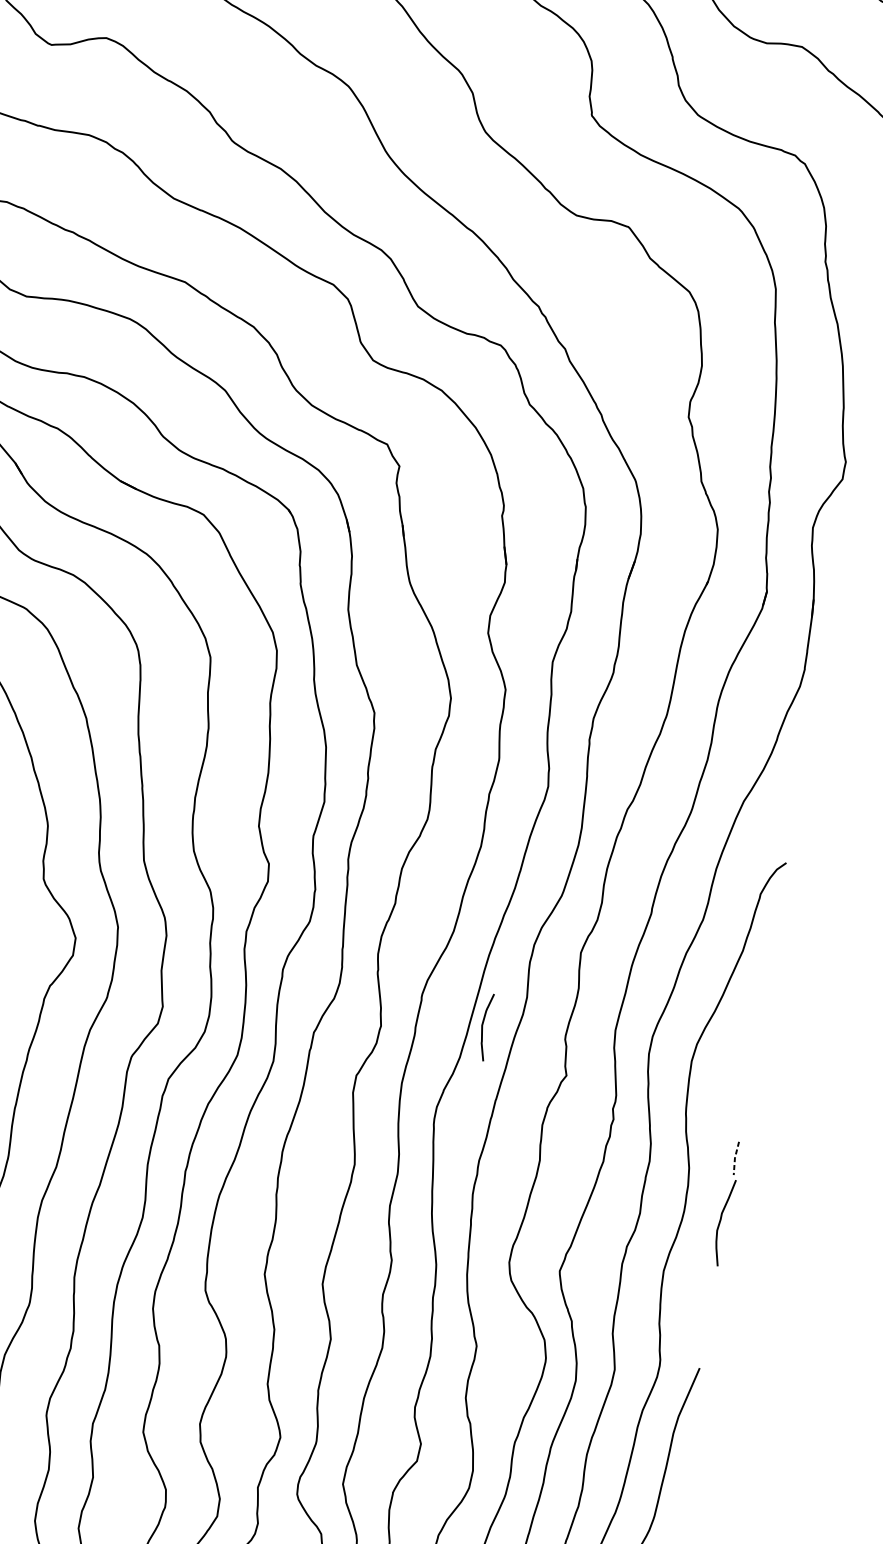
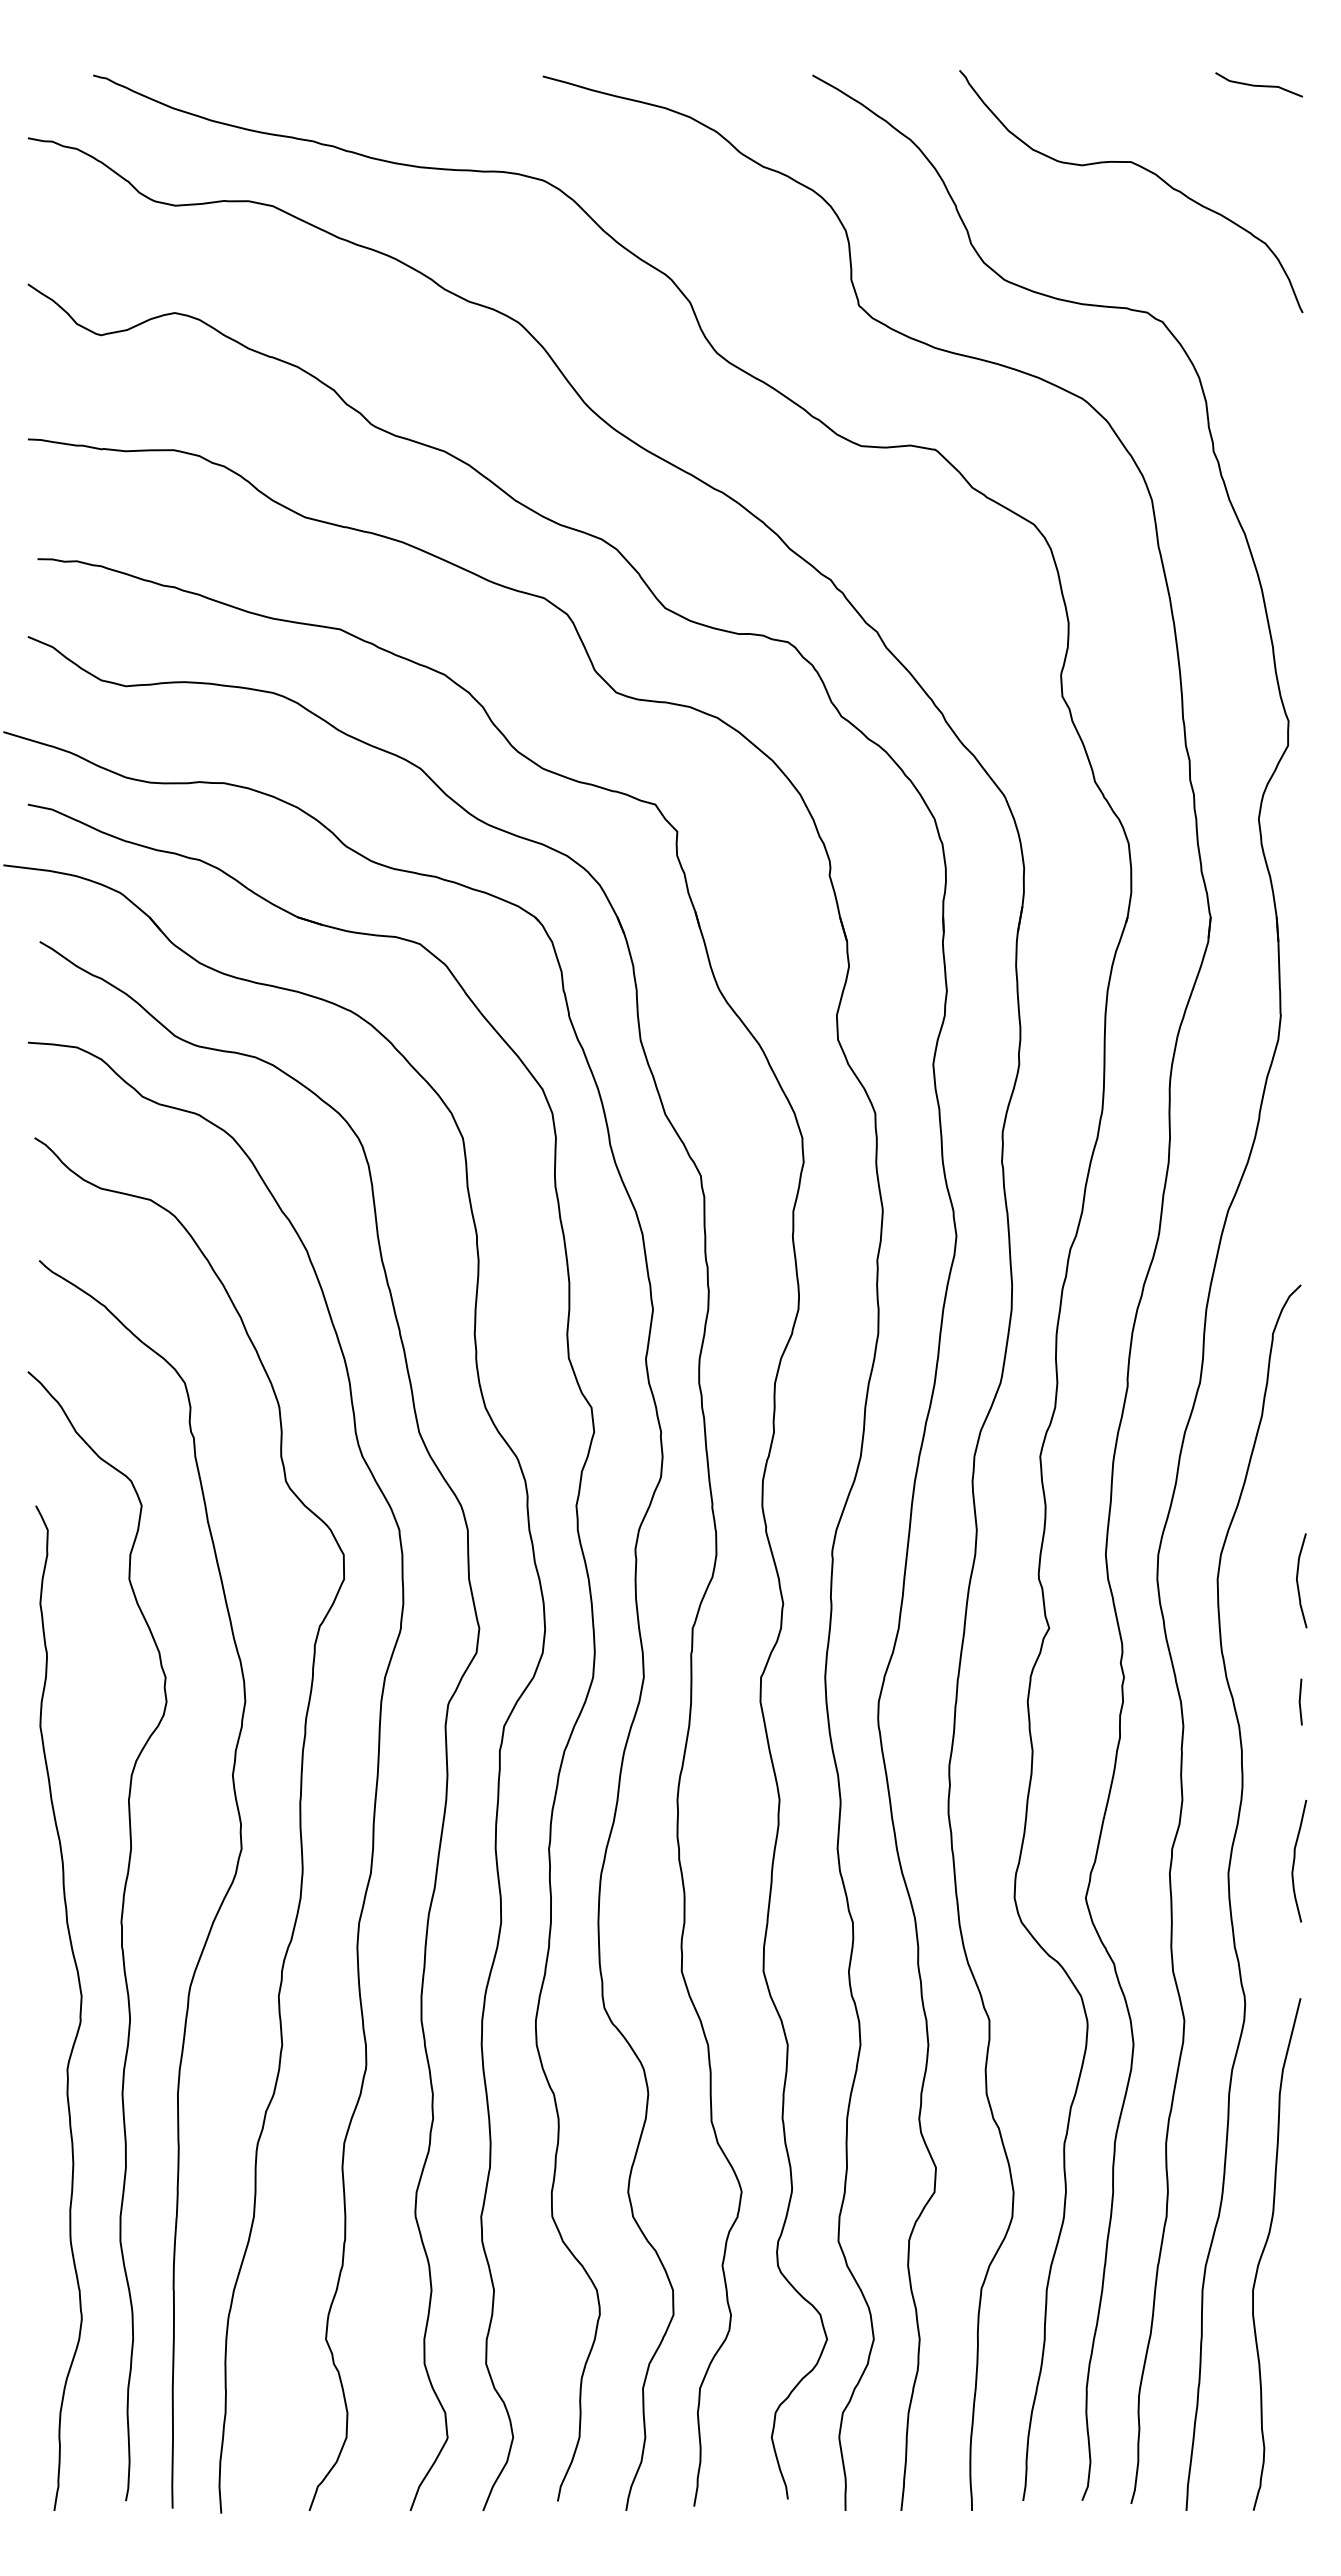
curve: (483, 1027) -> (1298, 1581), moved
line: (734, 1157) -> (1299, 1701), dashed -> solid
curve: (721, 1221) -> (1295, 1859), moved

